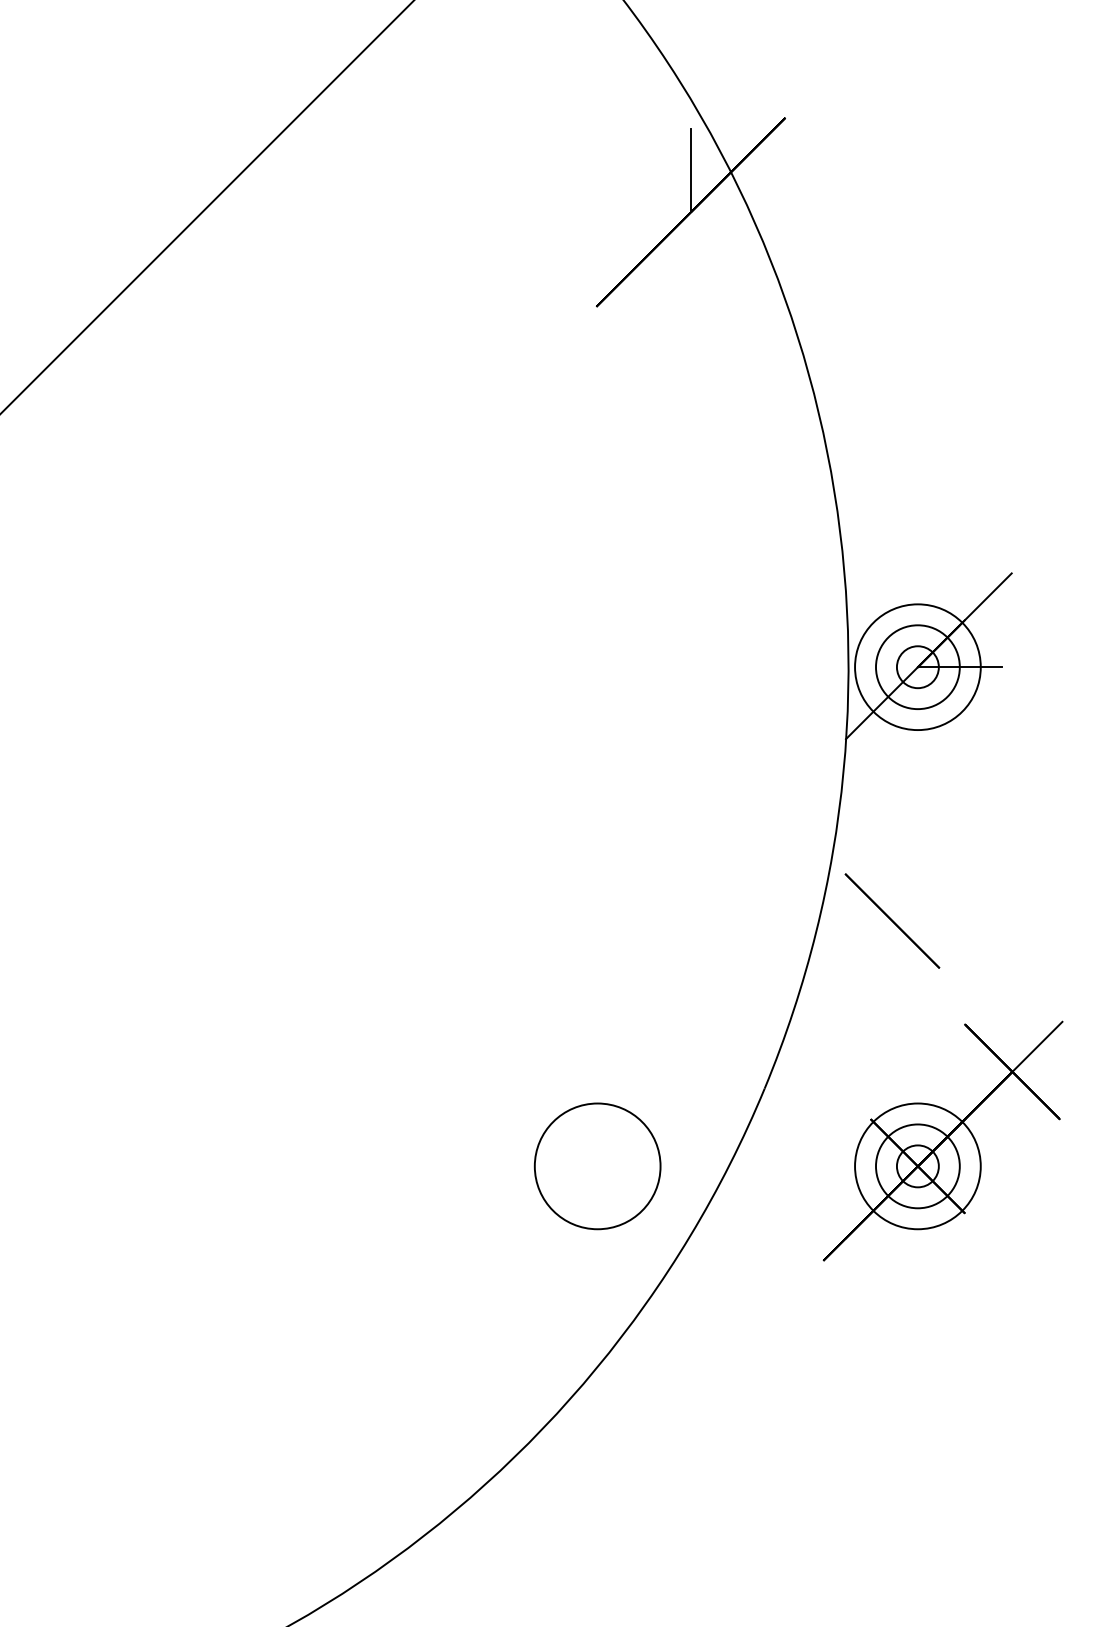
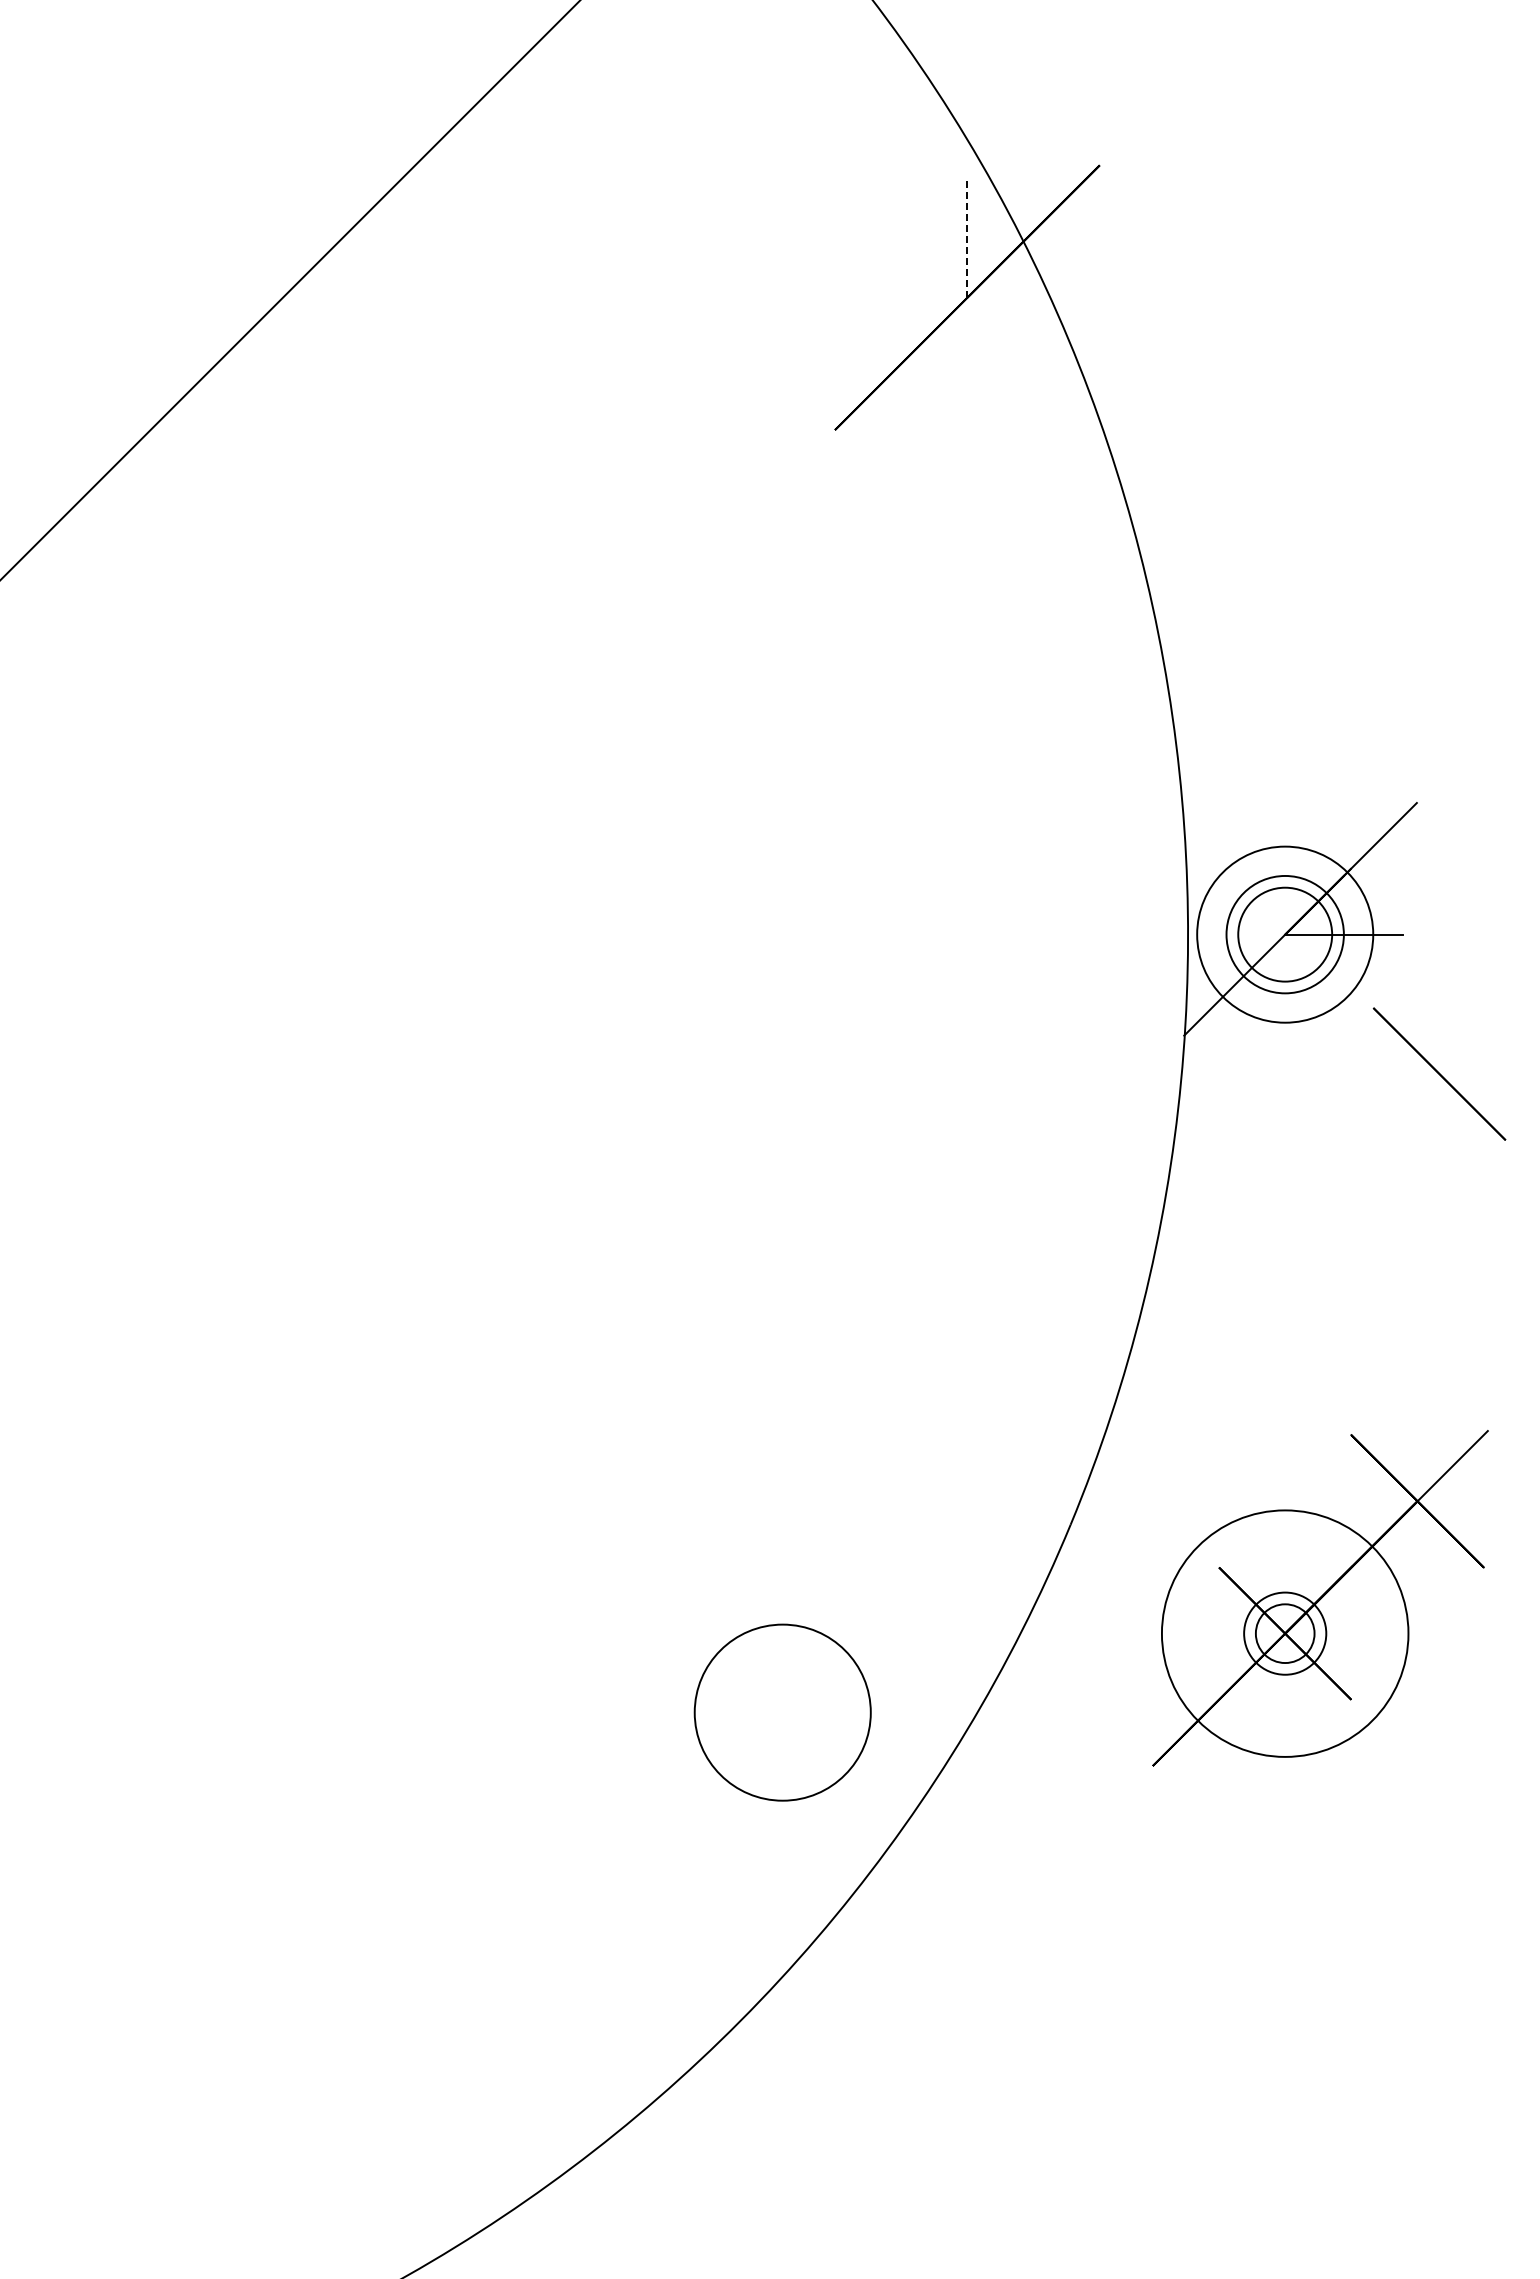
line: (691, 170) -> (967, 239), solid -> dashed
circle: (917, 667) -> (1284, 934), size x1.6
line: (892, 920) -> (1439, 1073), moved
circle: (597, 1166) -> (782, 1712), moved
circle: (917, 1166) -> (1284, 1633), size x0.7
circle: (918, 1166) -> (1285, 1633), size x1.4

